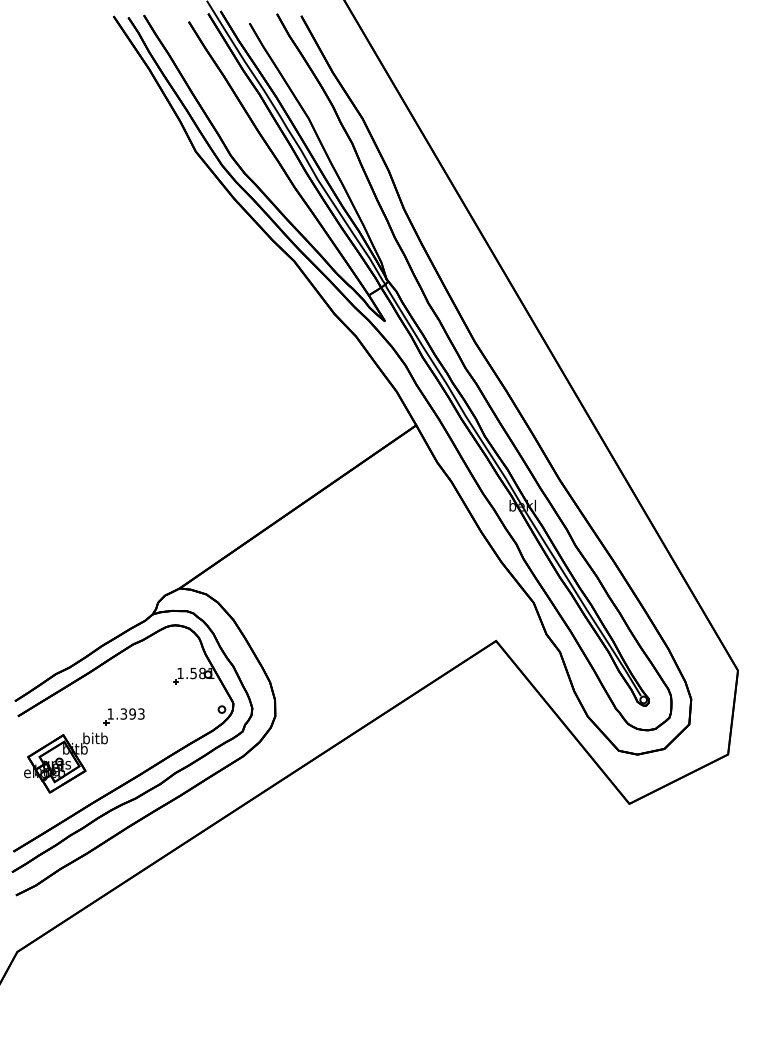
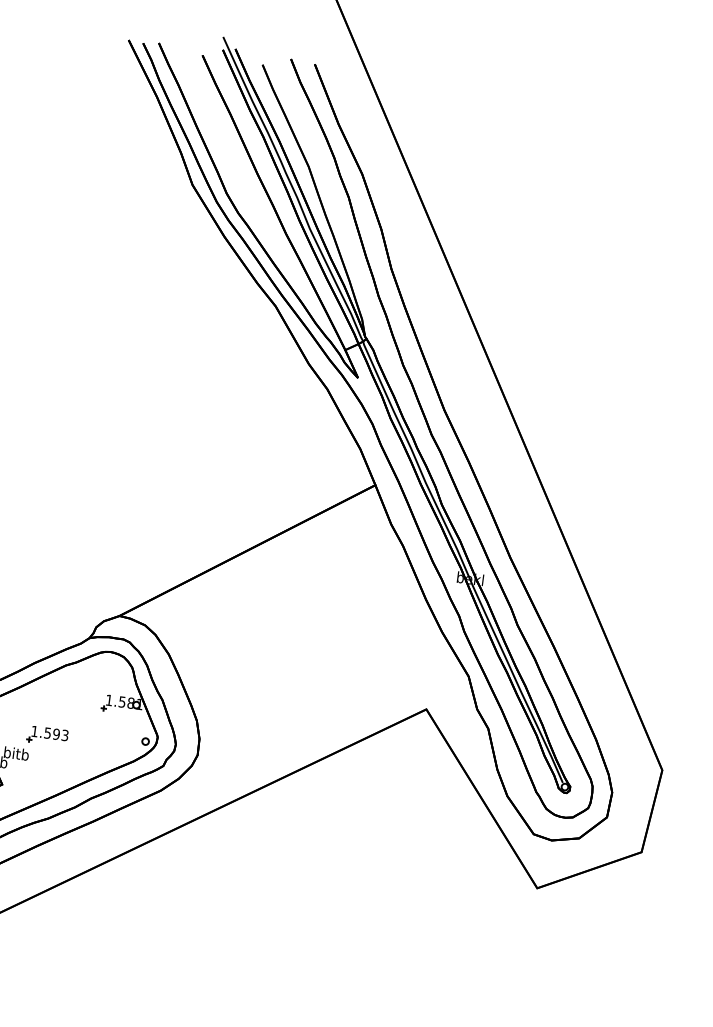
text: (123, 713) -> (47, 732), 1.393 -> 1.593

